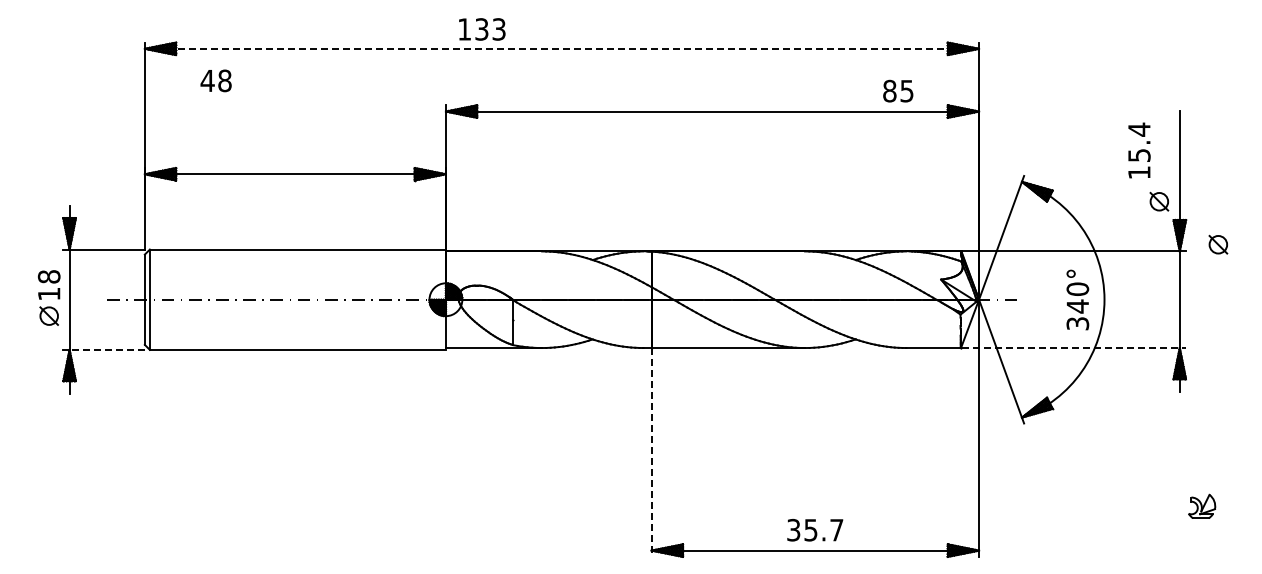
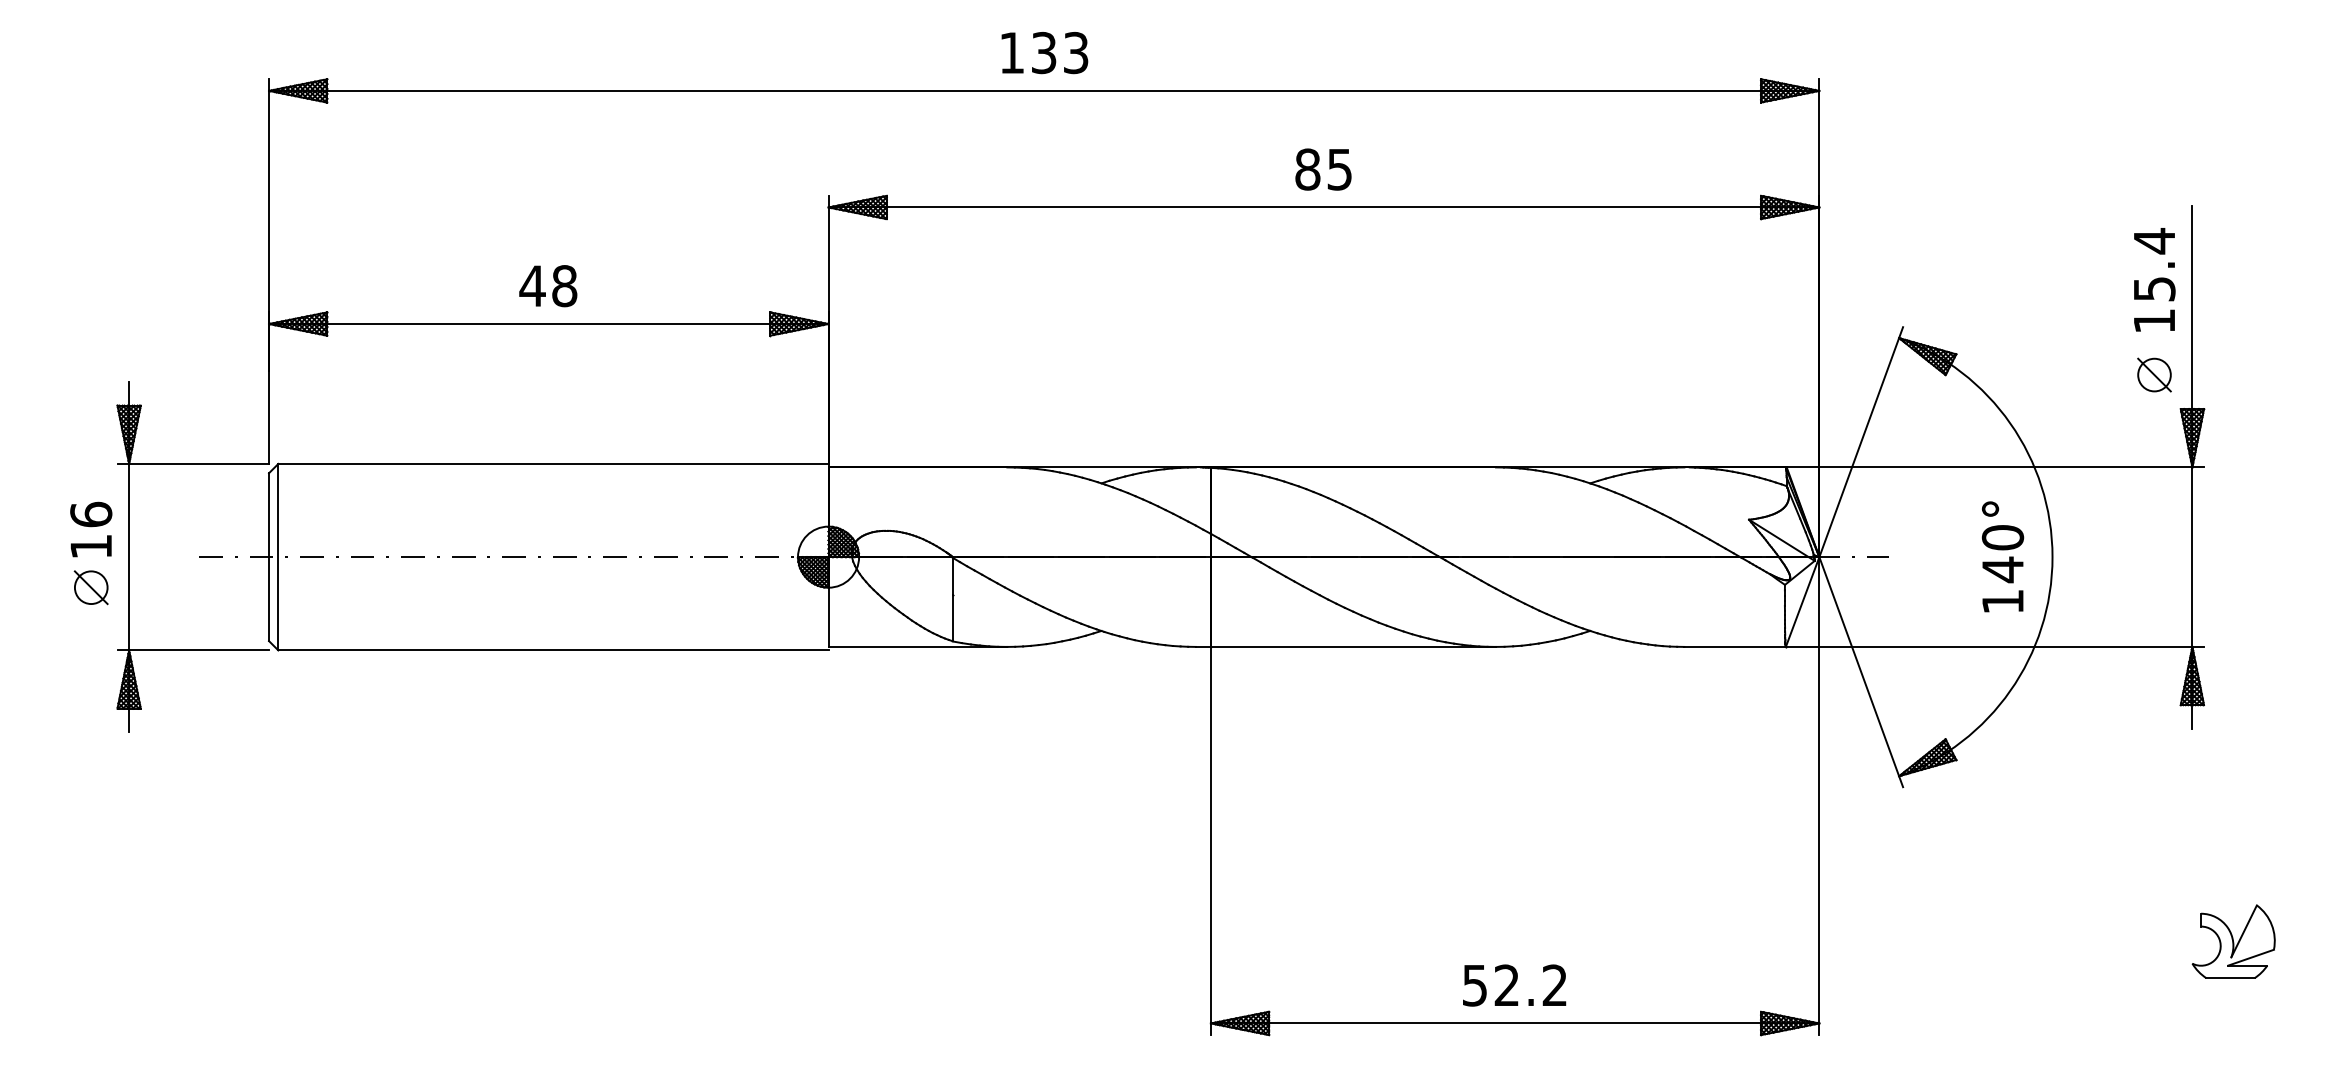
text: (482, 29) -> (1045, 53), moved
line: (562, 48) -> (1045, 90), dashed -> solid
text: (215, 80) -> (547, 285), moved
text: (898, 90) -> (1323, 168), moved
text: (1139, 150) -> (2154, 279), moved
part: (1218, 244) -> (2264, 454), removed
text: (48, 276) -> (89, 513), 18 -> 16
text: (1077, 323) -> (2002, 601), 340° -> 140°
line: (1074, 348) -> (1996, 647), dashed -> solid
line: (107, 349) -> (199, 649), dashed -> solid
line: (651, 452) -> (1210, 841), dashed -> solid
part: (1201, 506) -> (2232, 941), size x1.67
text: (815, 529) -> (1515, 984), 35.7 -> 52.2

